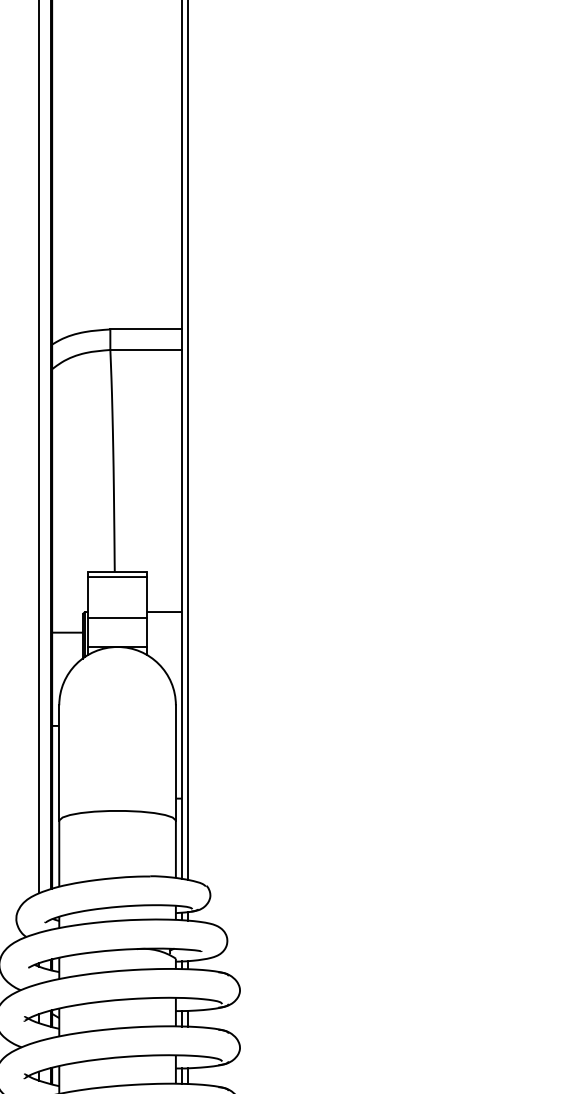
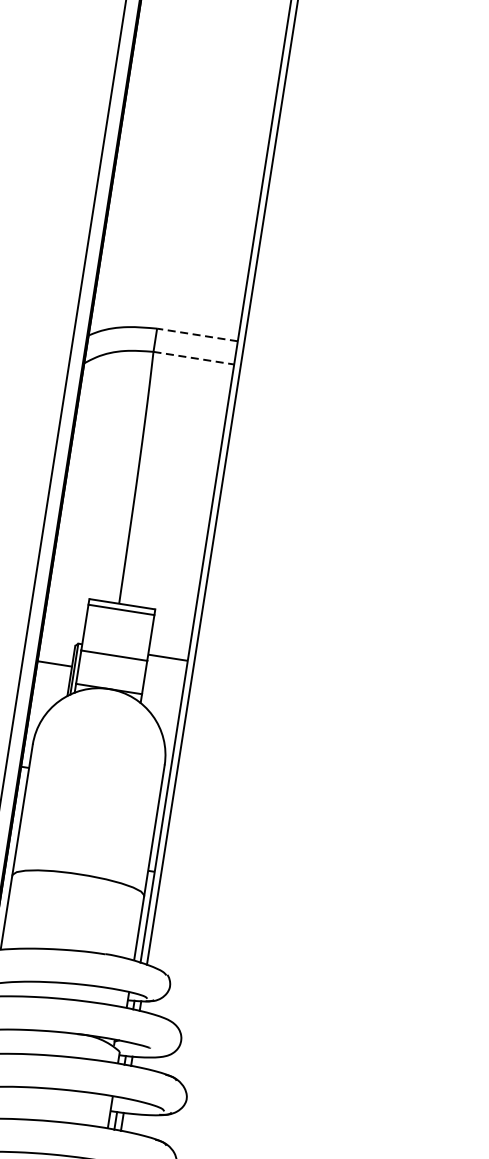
line: (146, 329) -> (197, 335), solid -> dashed
line: (146, 349) -> (194, 357), solid -> dashed

